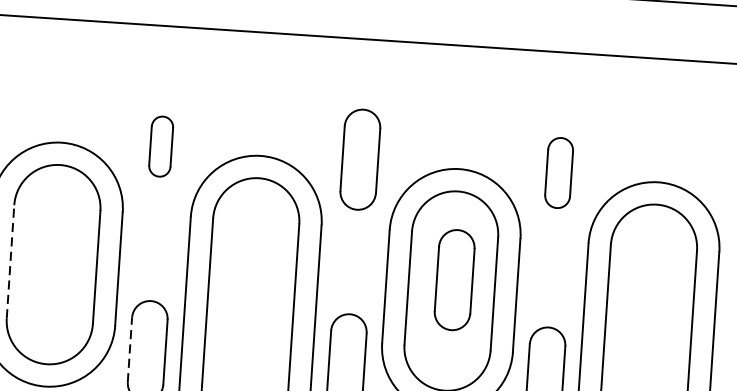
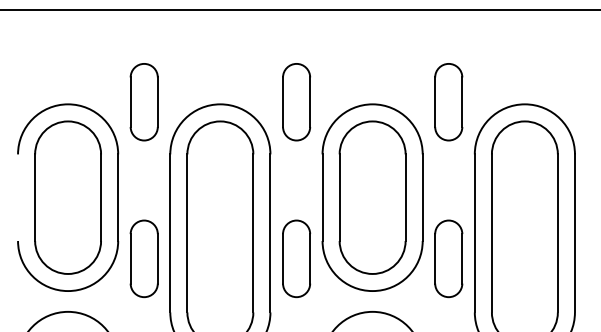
part: (160, 146) -> (143, 102), size x1.67
part: (558, 173) -> (448, 102), size x1.43
line: (11, 261) -> (35, 197), dashed -> solid
part: (454, 280) -> (374, 189), removed
line: (129, 349) -> (130, 258), dashed -> solid

